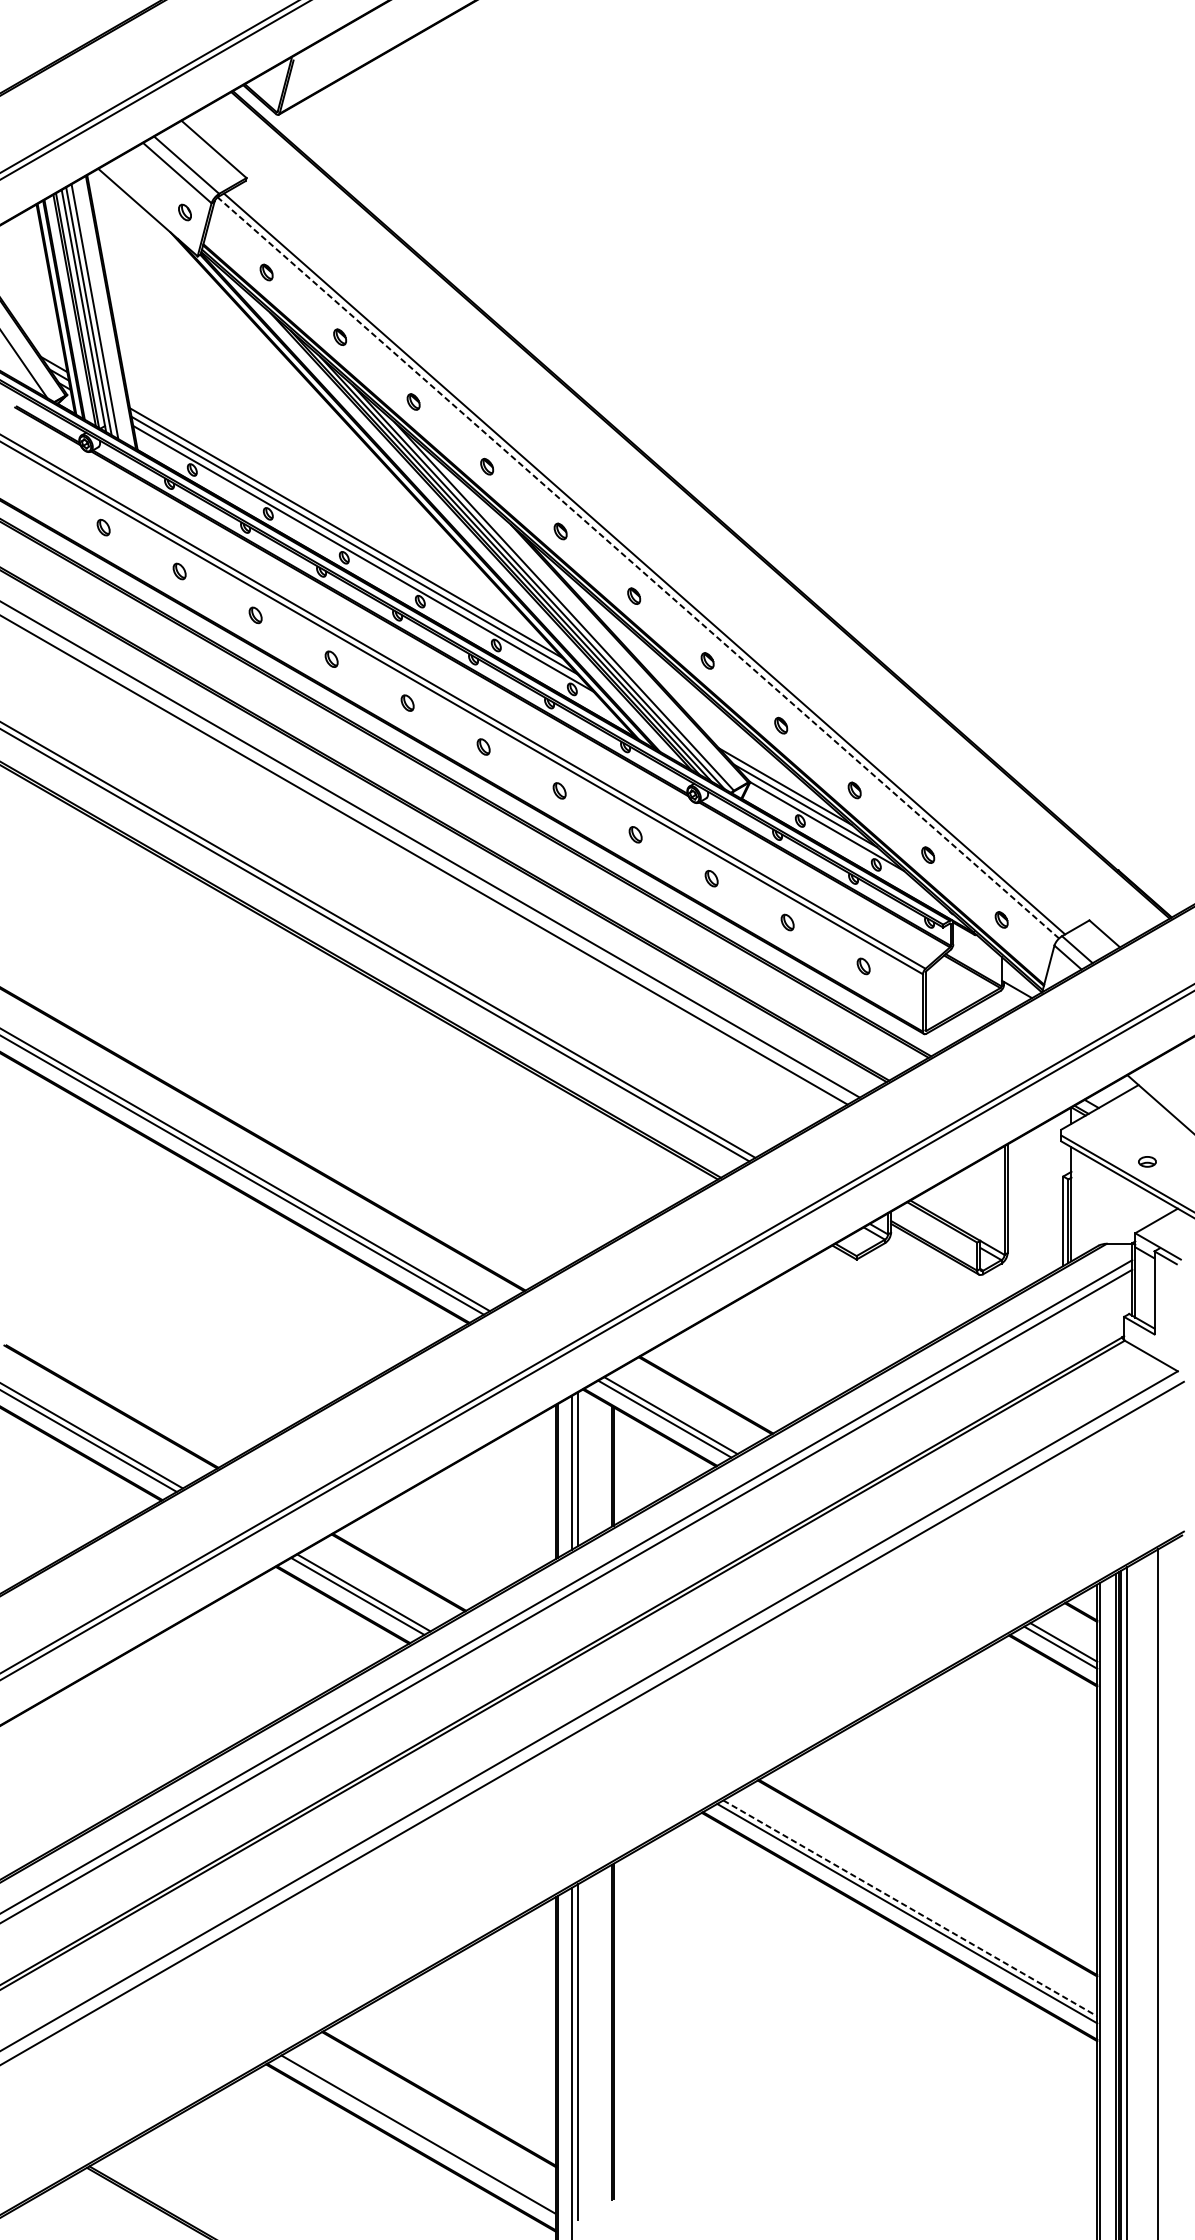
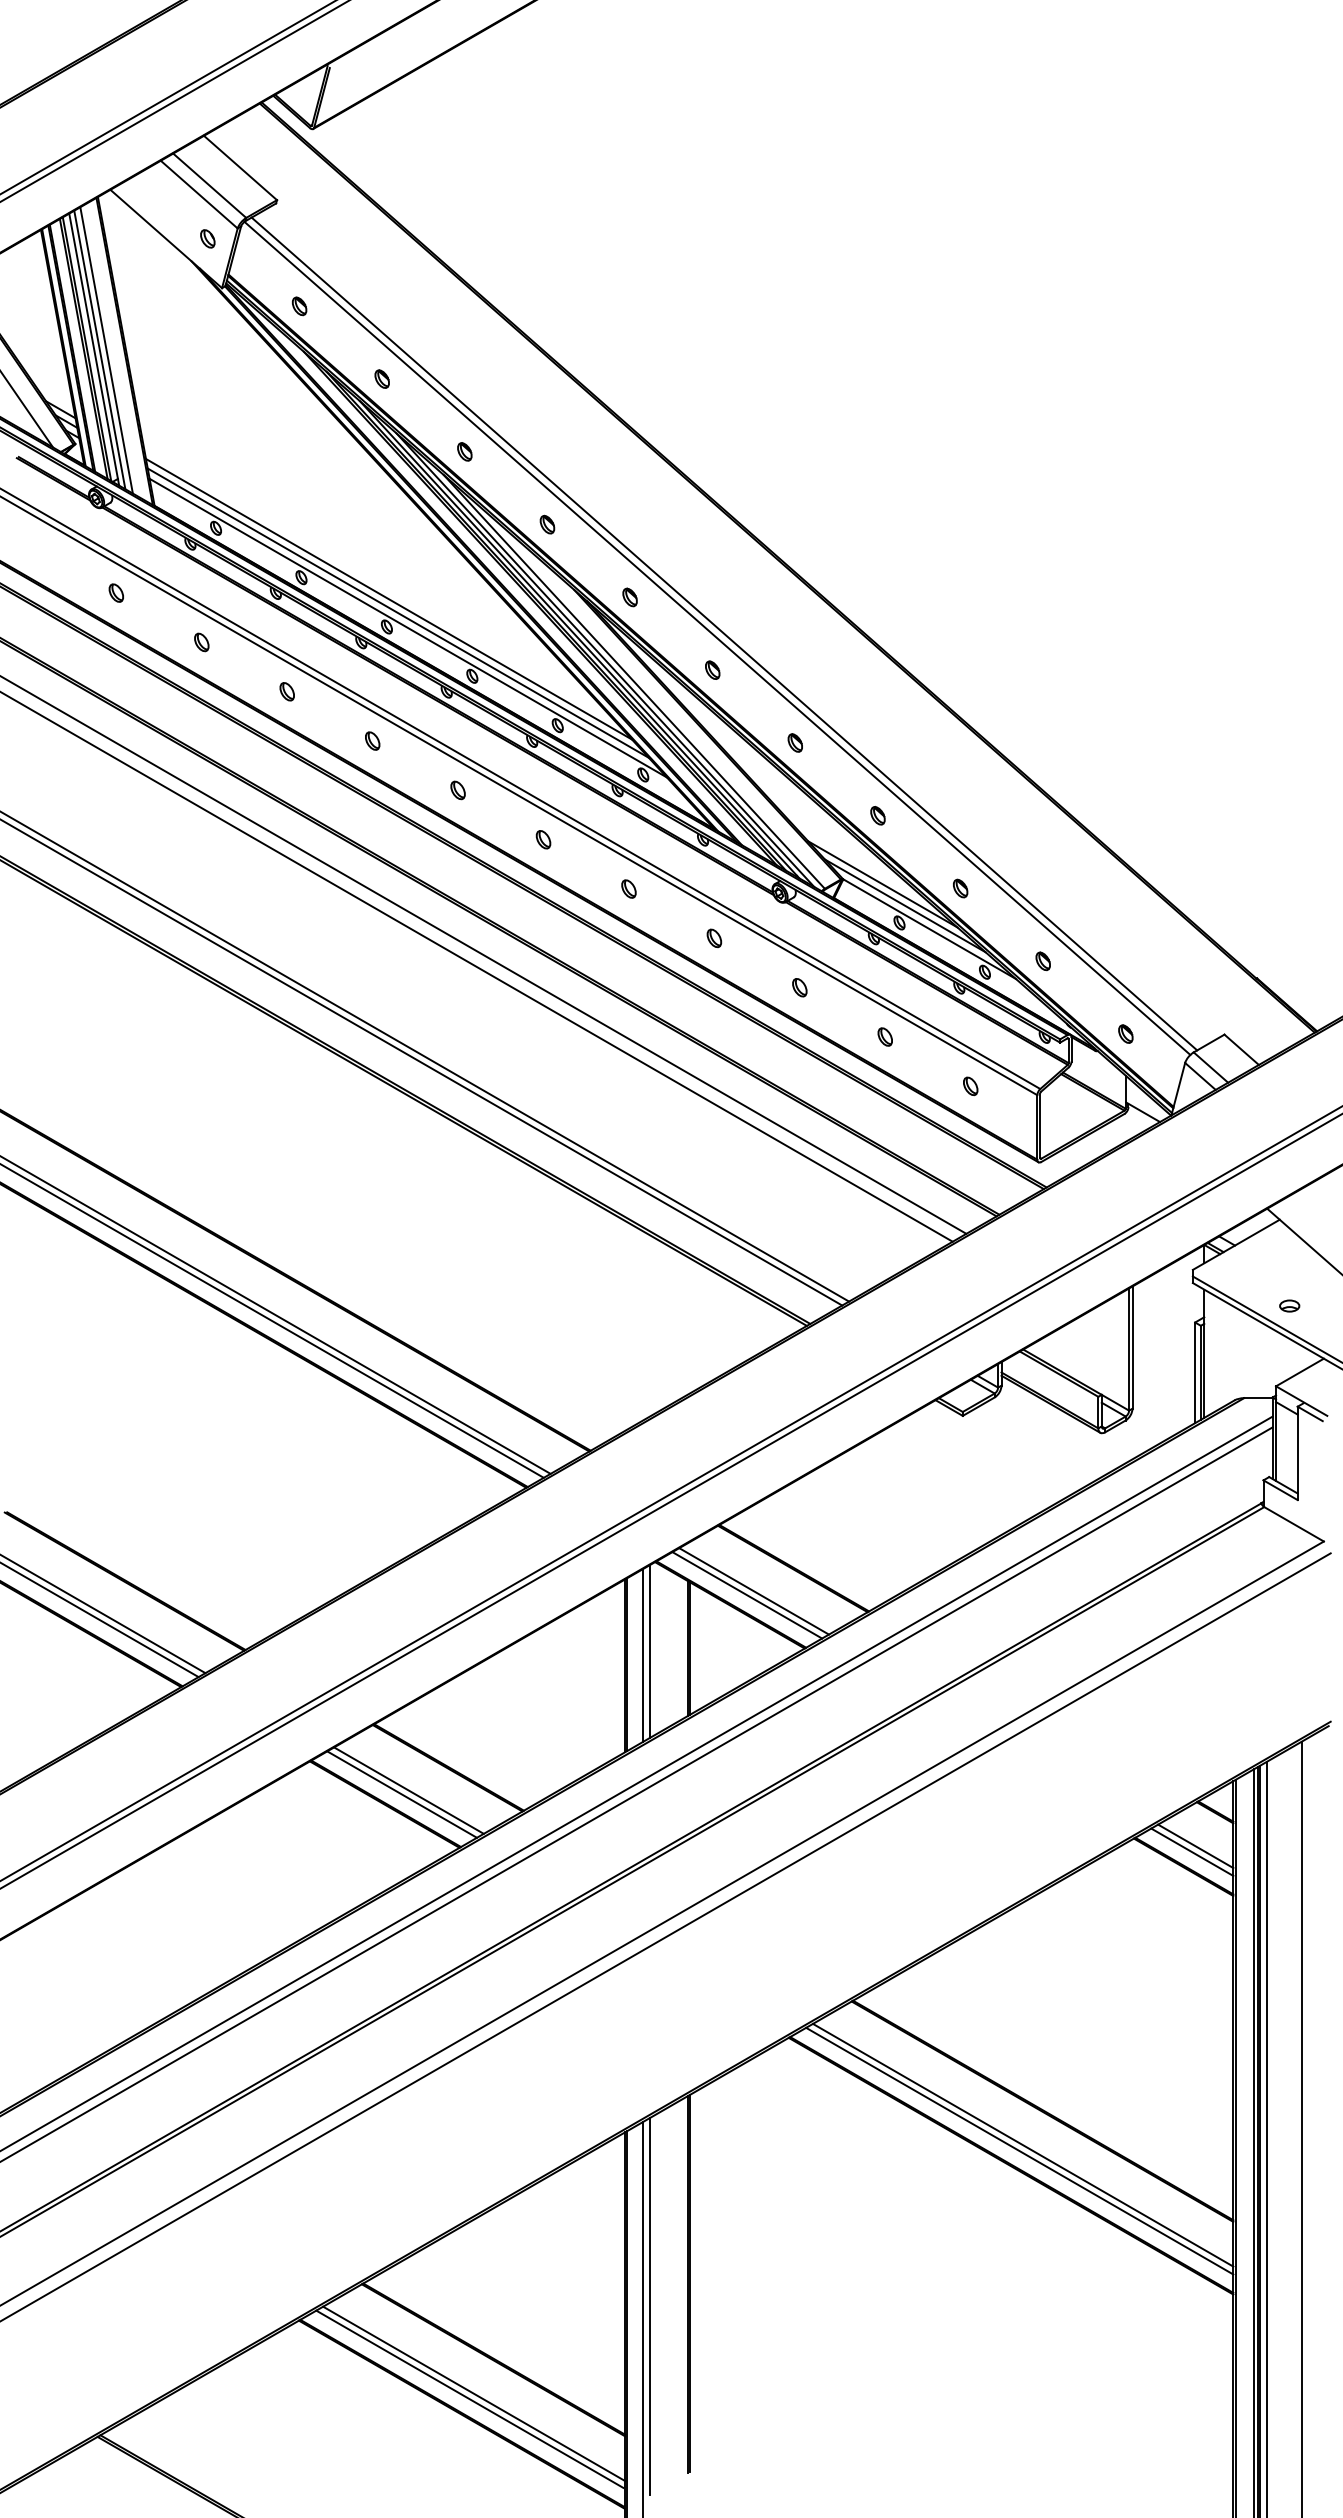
line: (638, 568) -> (717, 638), dashed -> solid
line: (910, 1908) -> (1023, 2145), dashed -> solid
line: (422, 2129) -> (474, 2393), added

